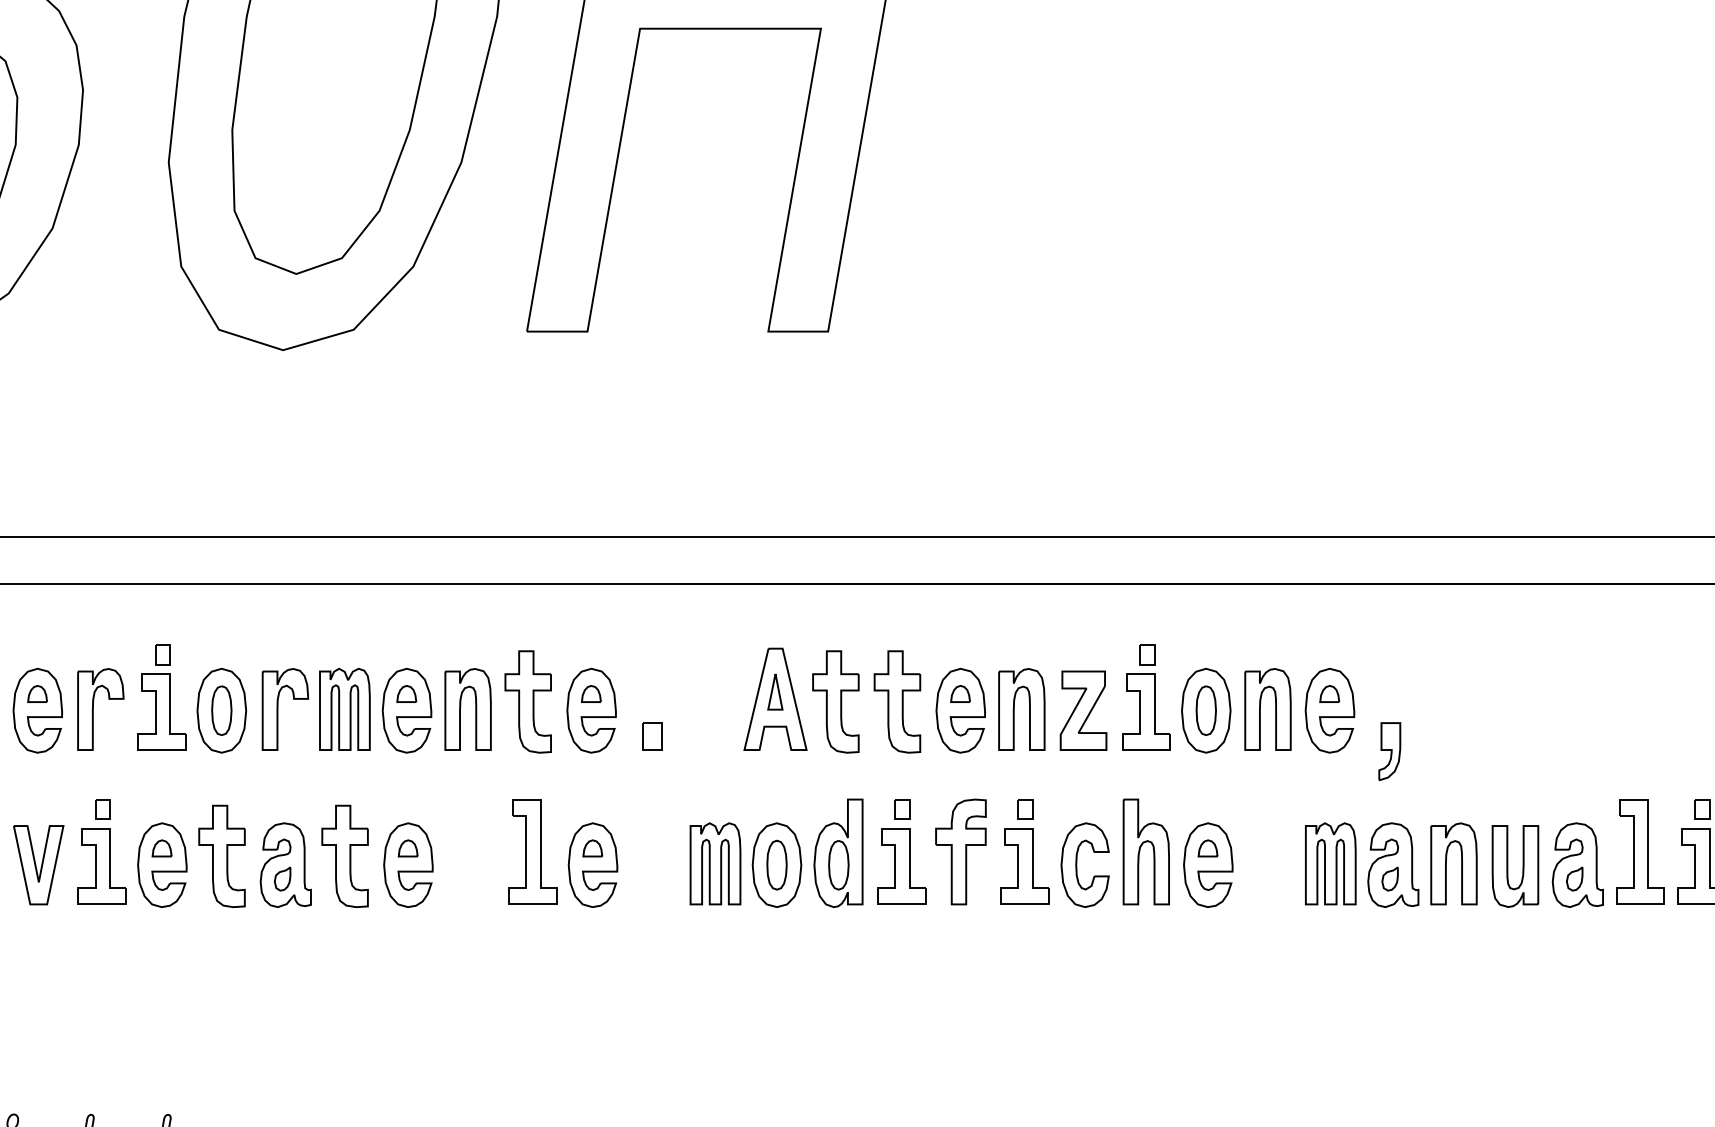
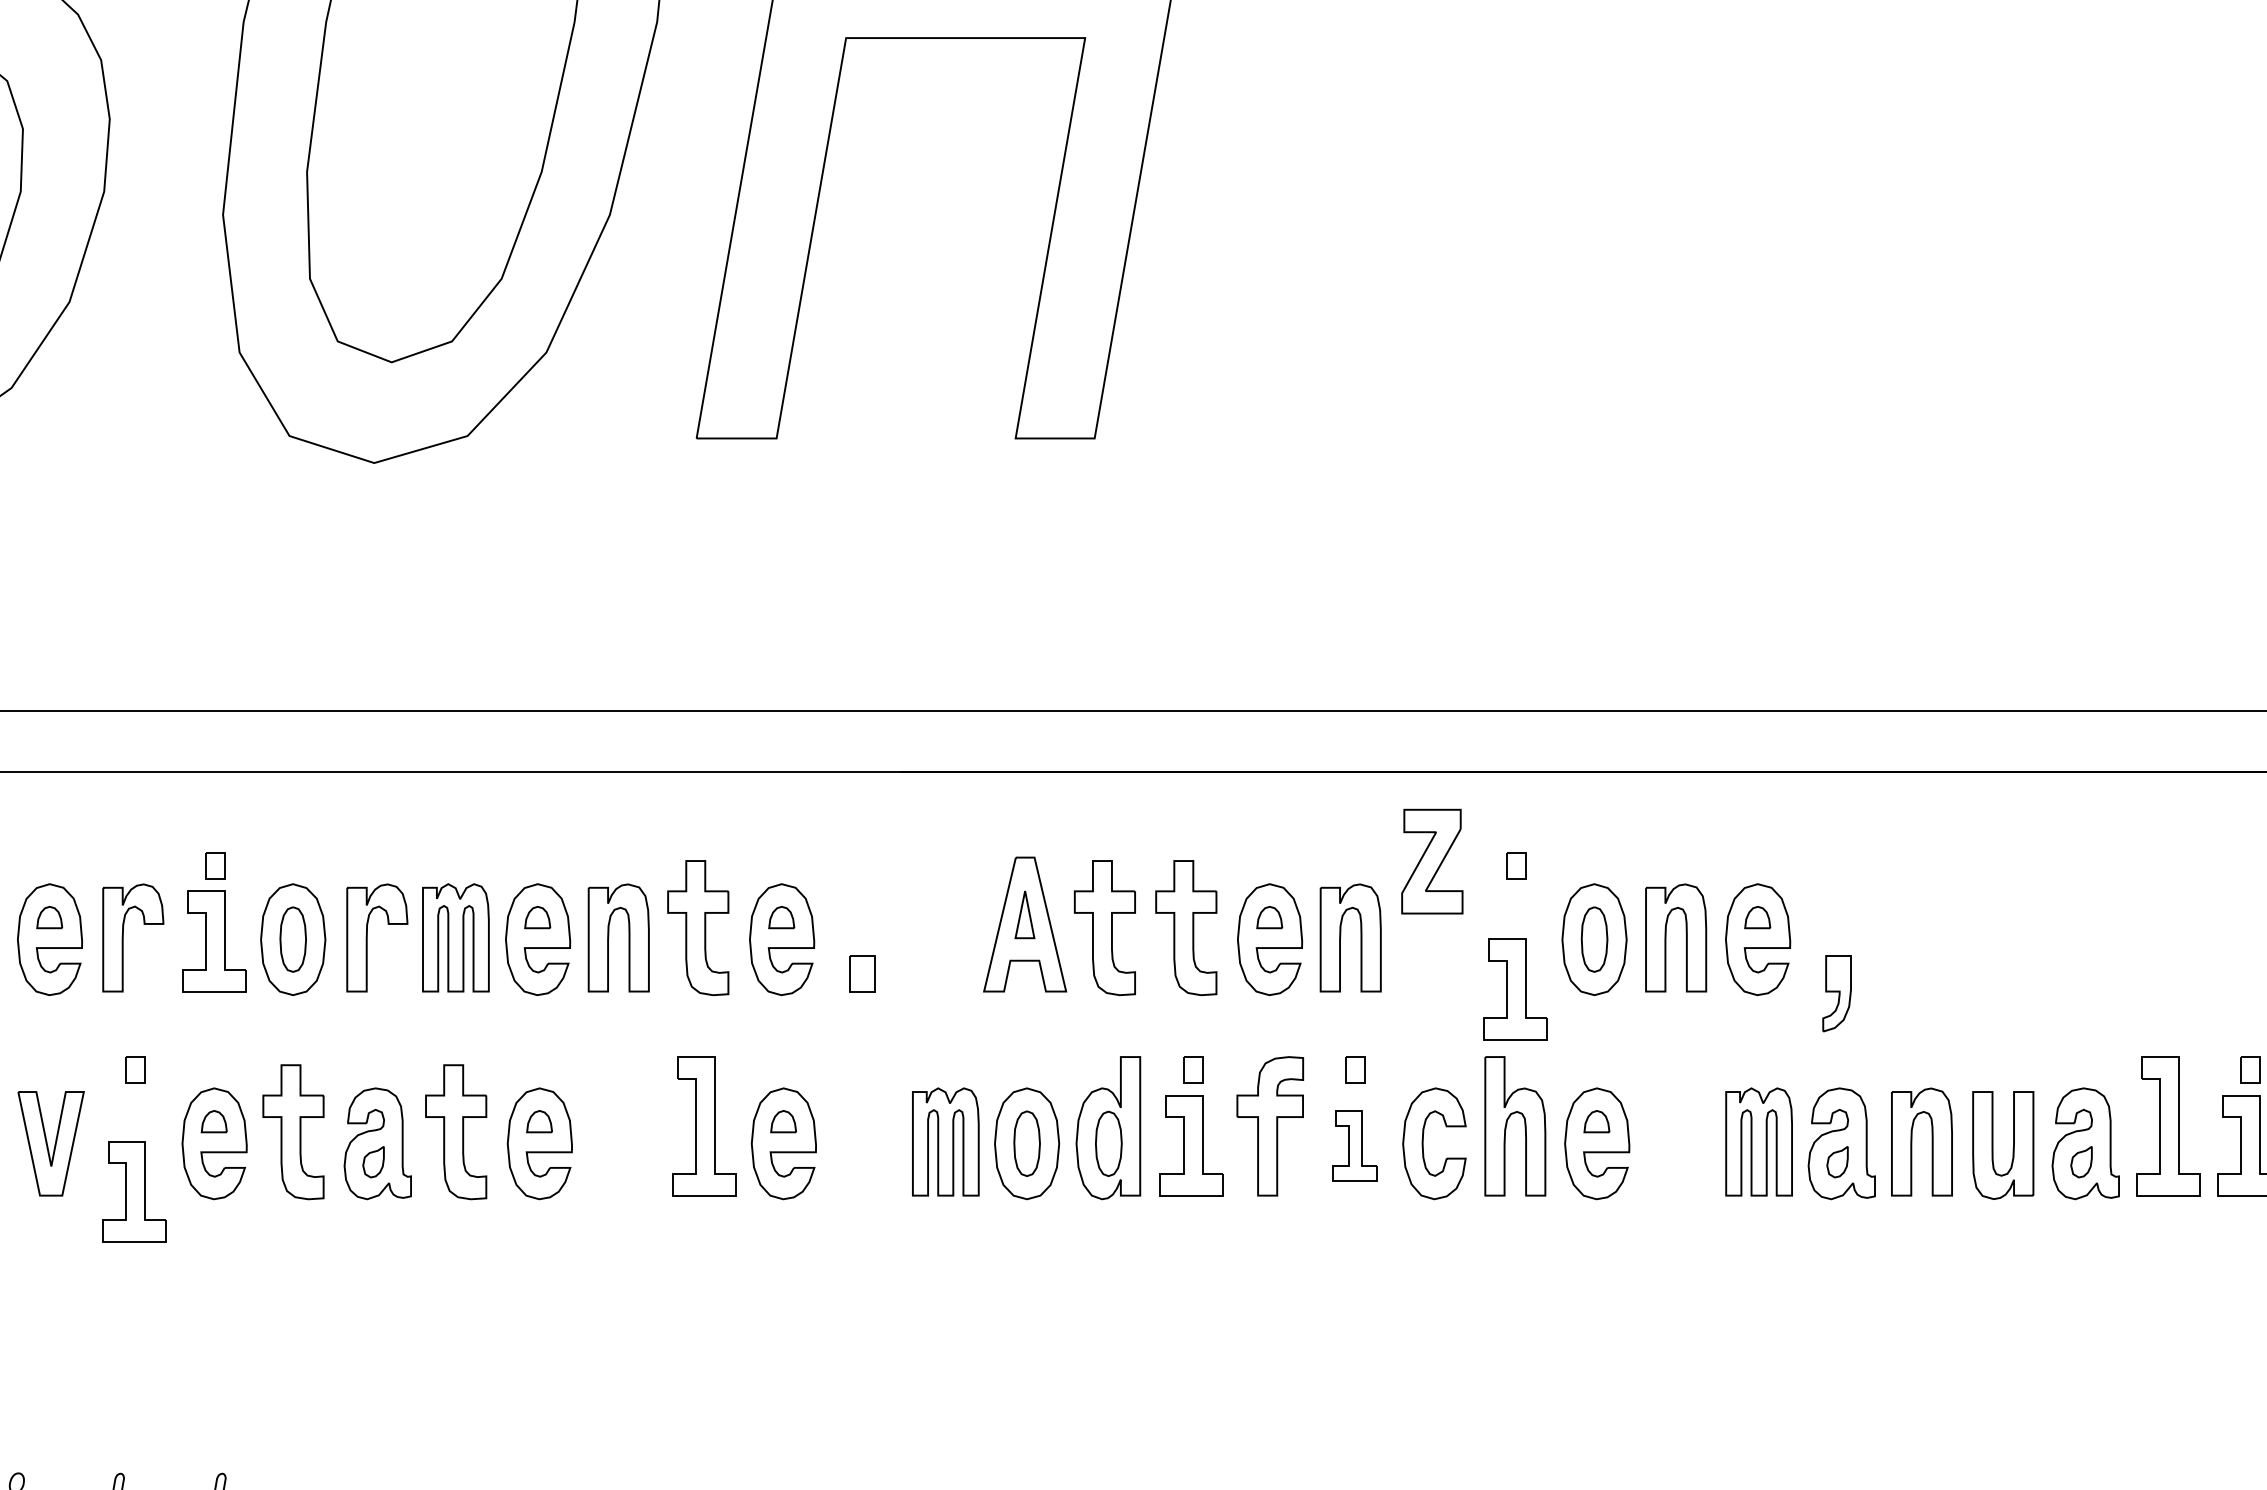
part: (1083, 710) -> (1432, 861), moved
part: (1146, 712) -> (1515, 989), moved
part: (101, 866) -> (134, 1191), moved
part: (1024, 866) -> (1354, 1145), size x0.7

